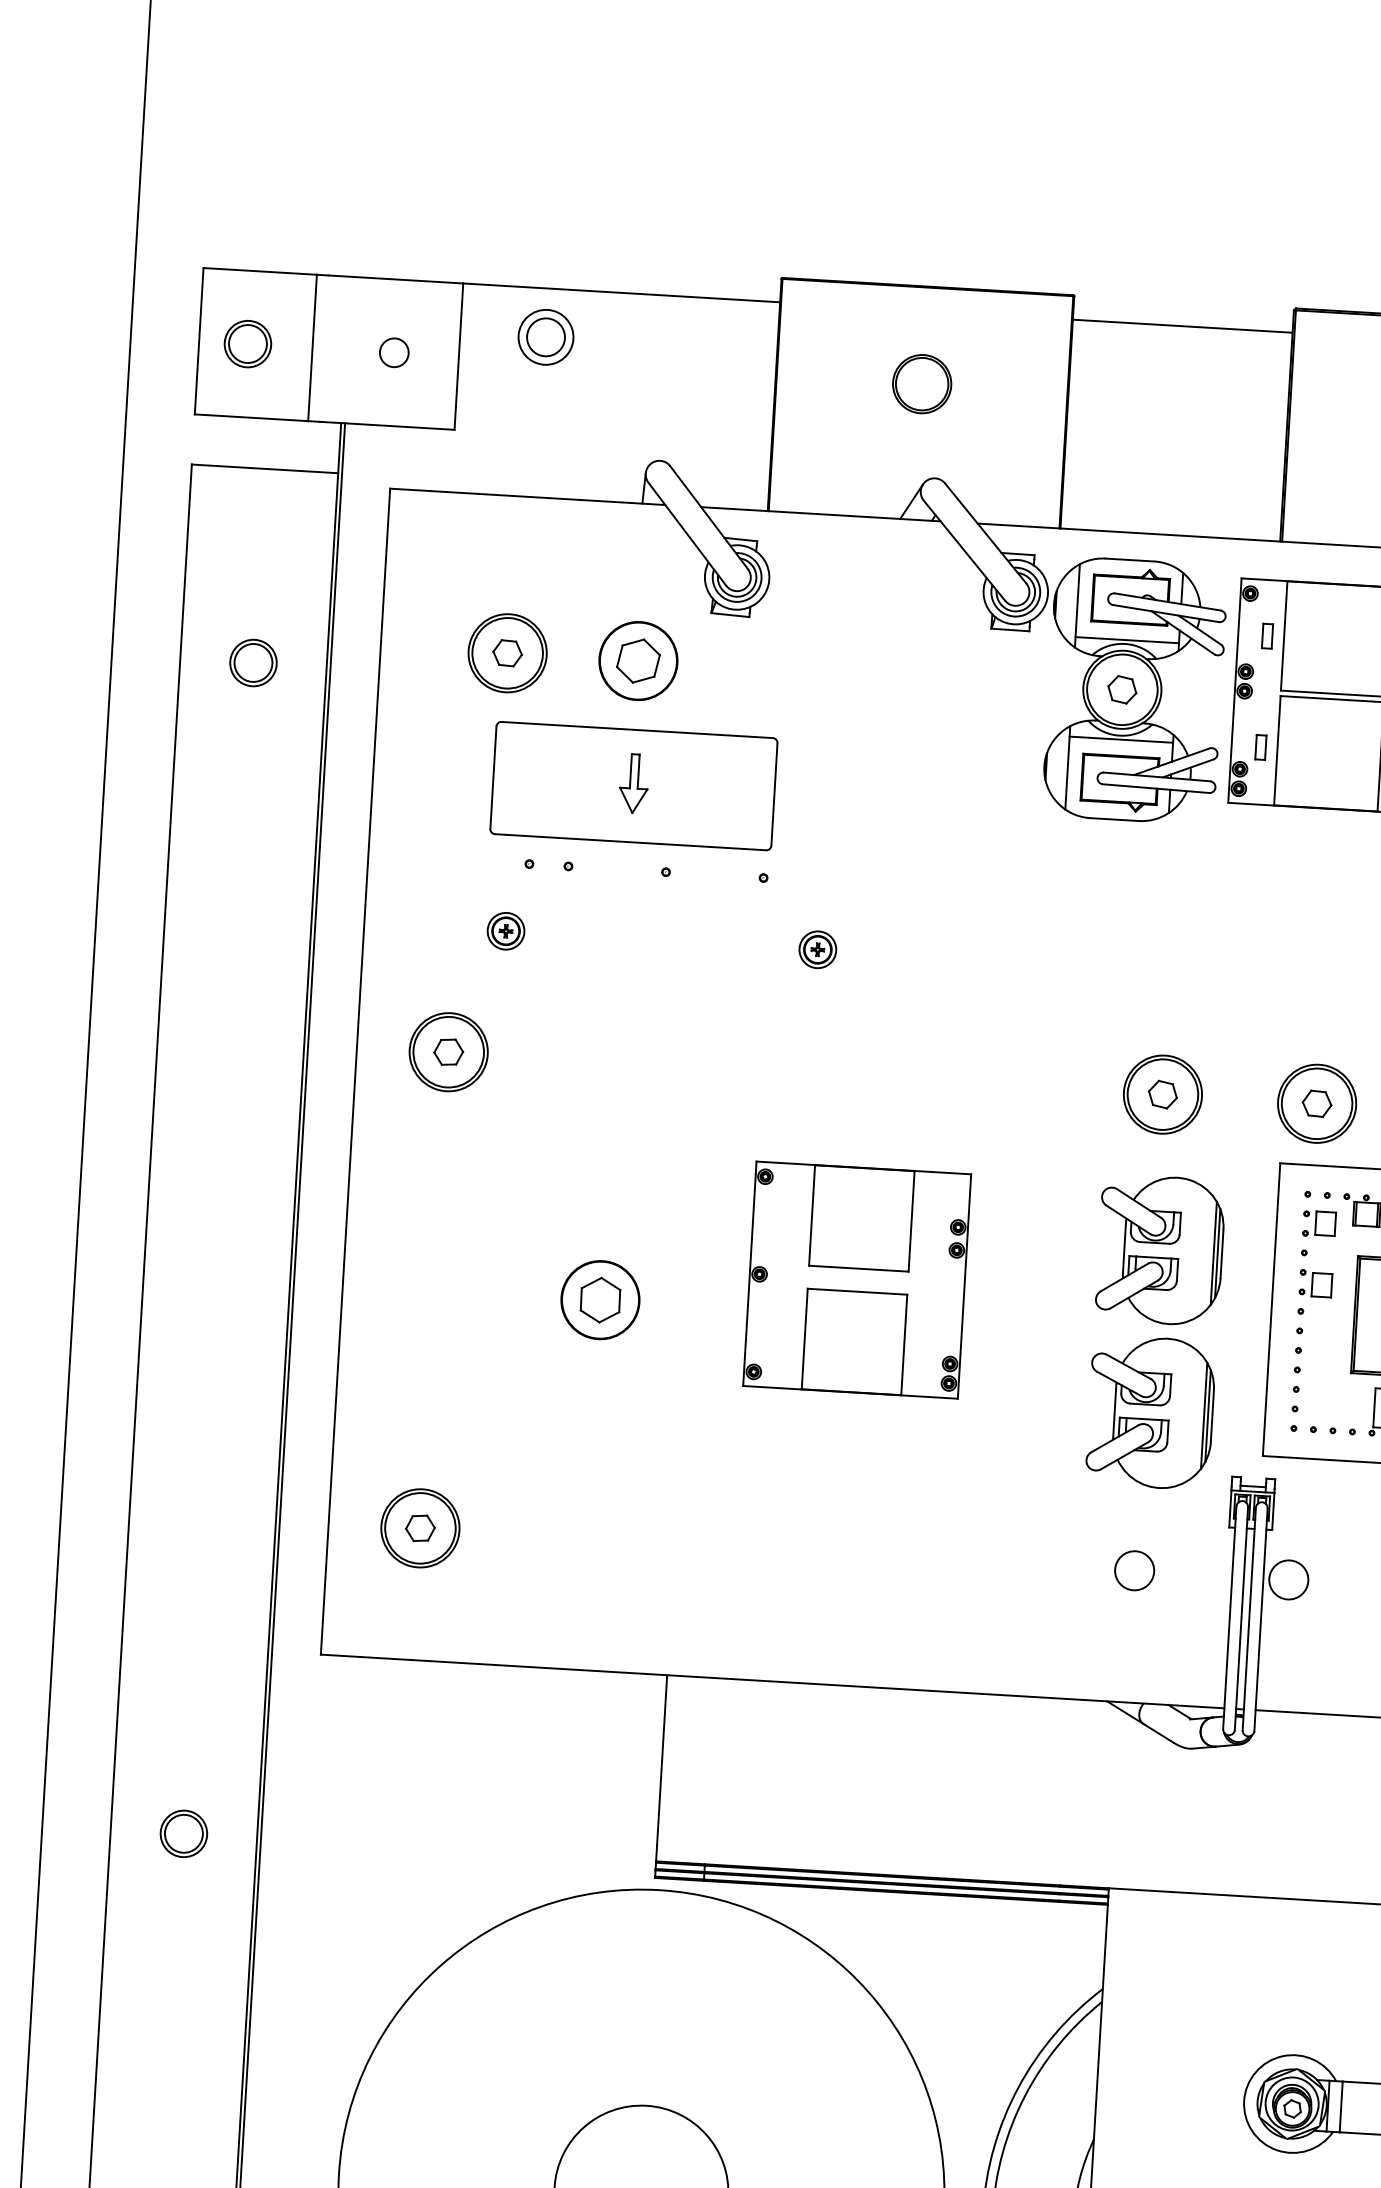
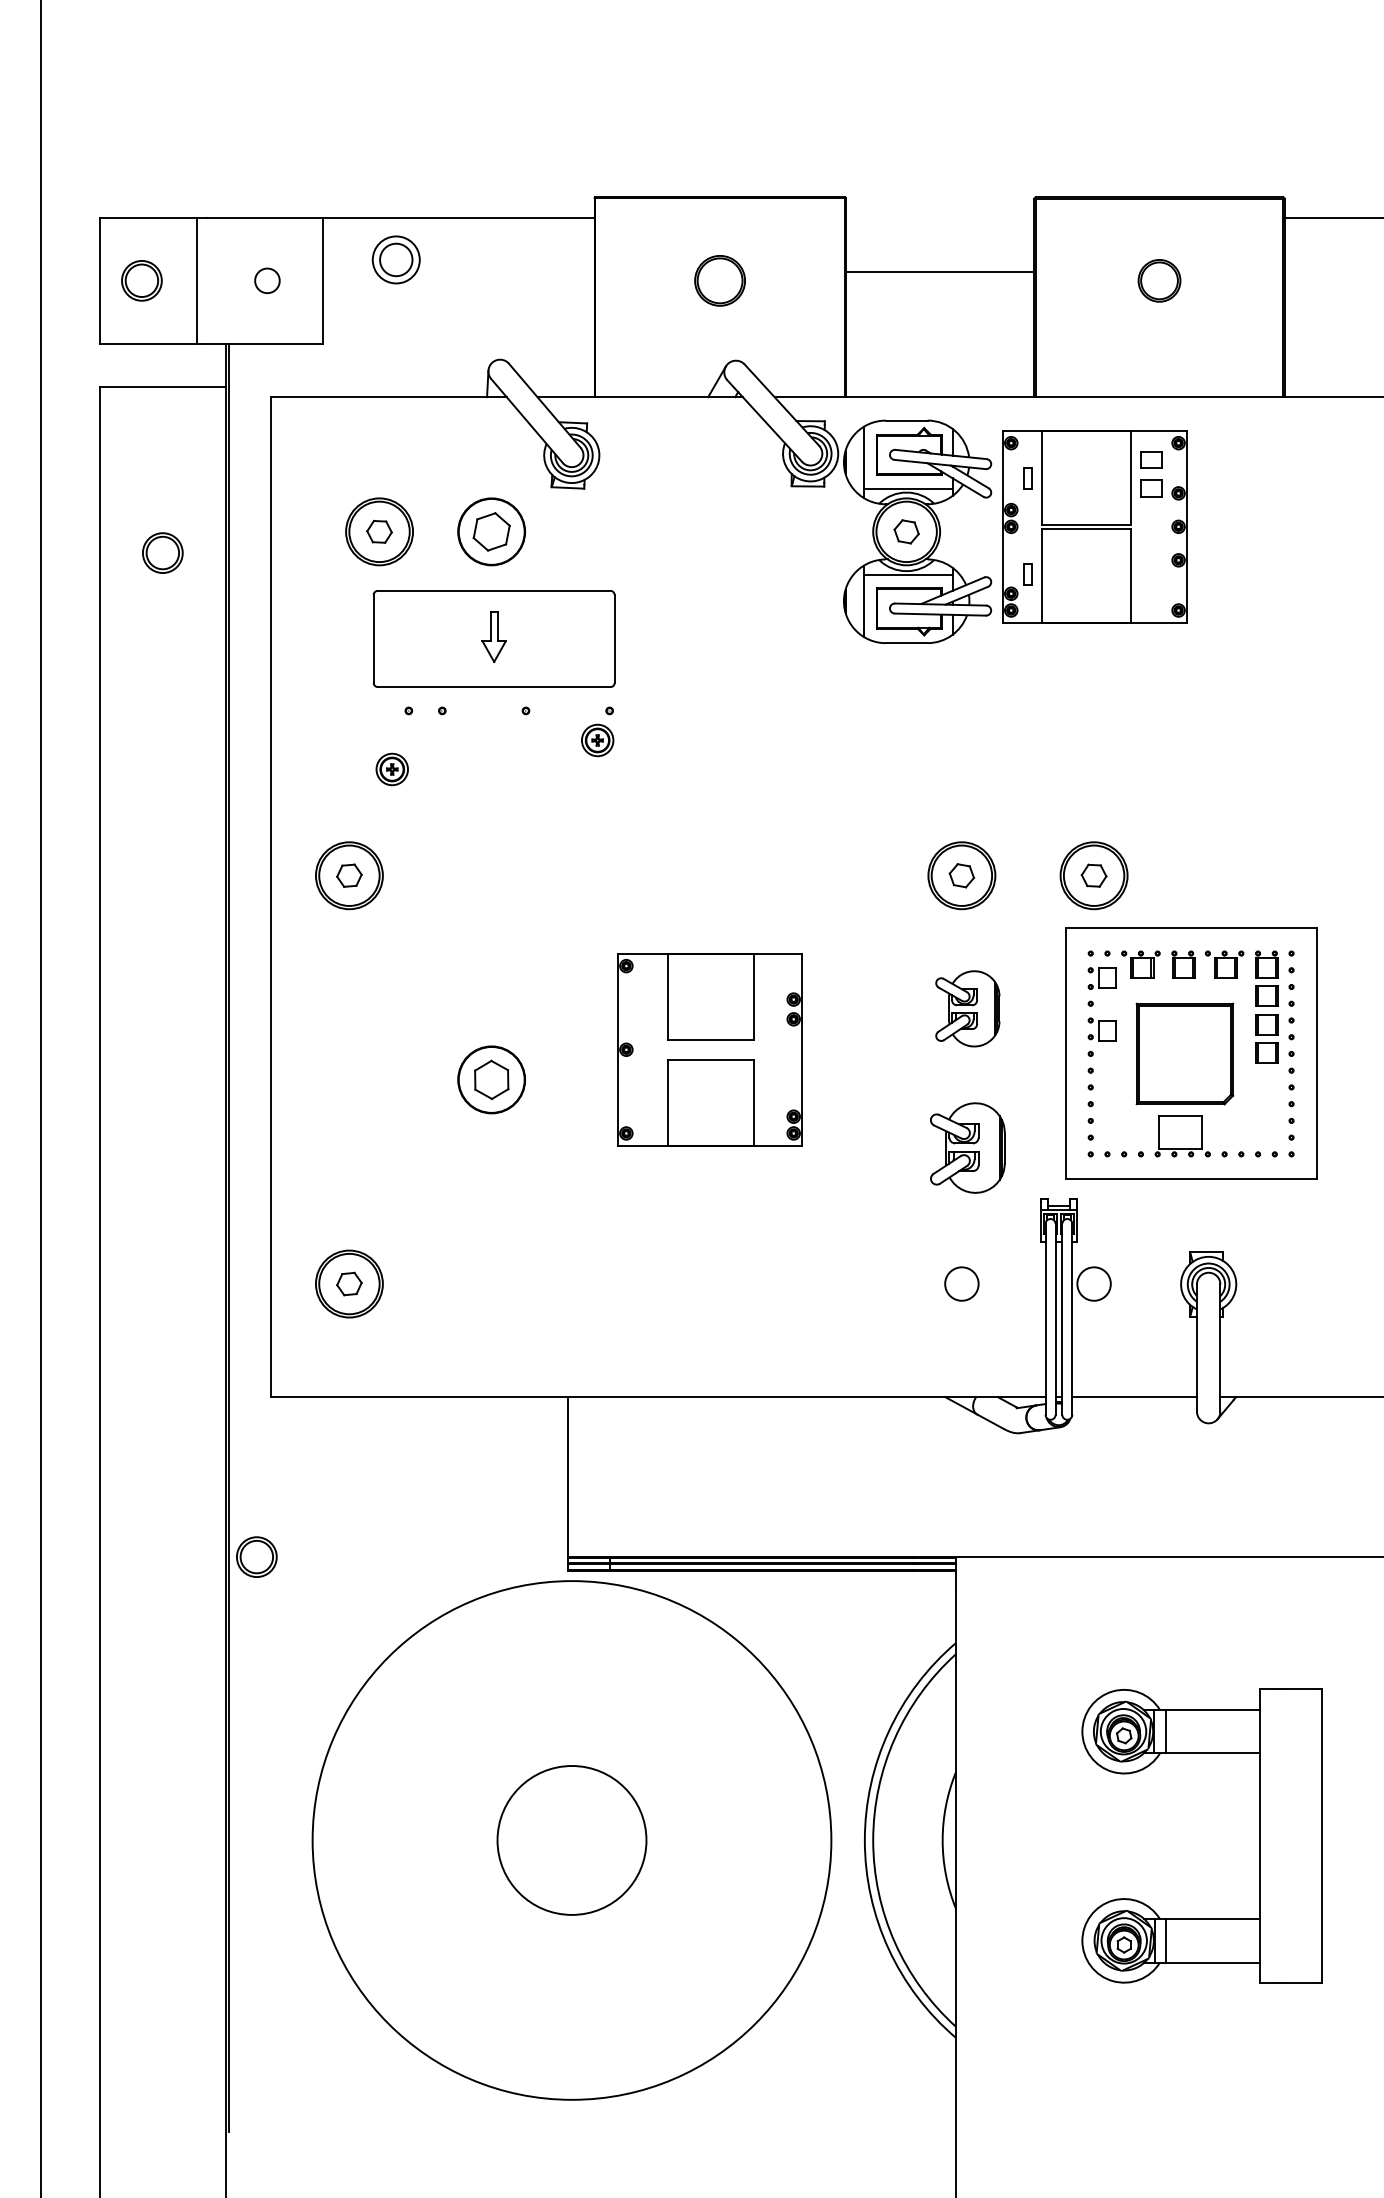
line: (1182, 326) -> (939, 272), moved
part: (817, 949) -> (597, 740), moved
part: (1160, 1249) -> (967, 1008), size x0.6
part: (1150, 1411) -> (967, 1147), size x0.7
part: (183, 1833) -> (256, 1556), moved

